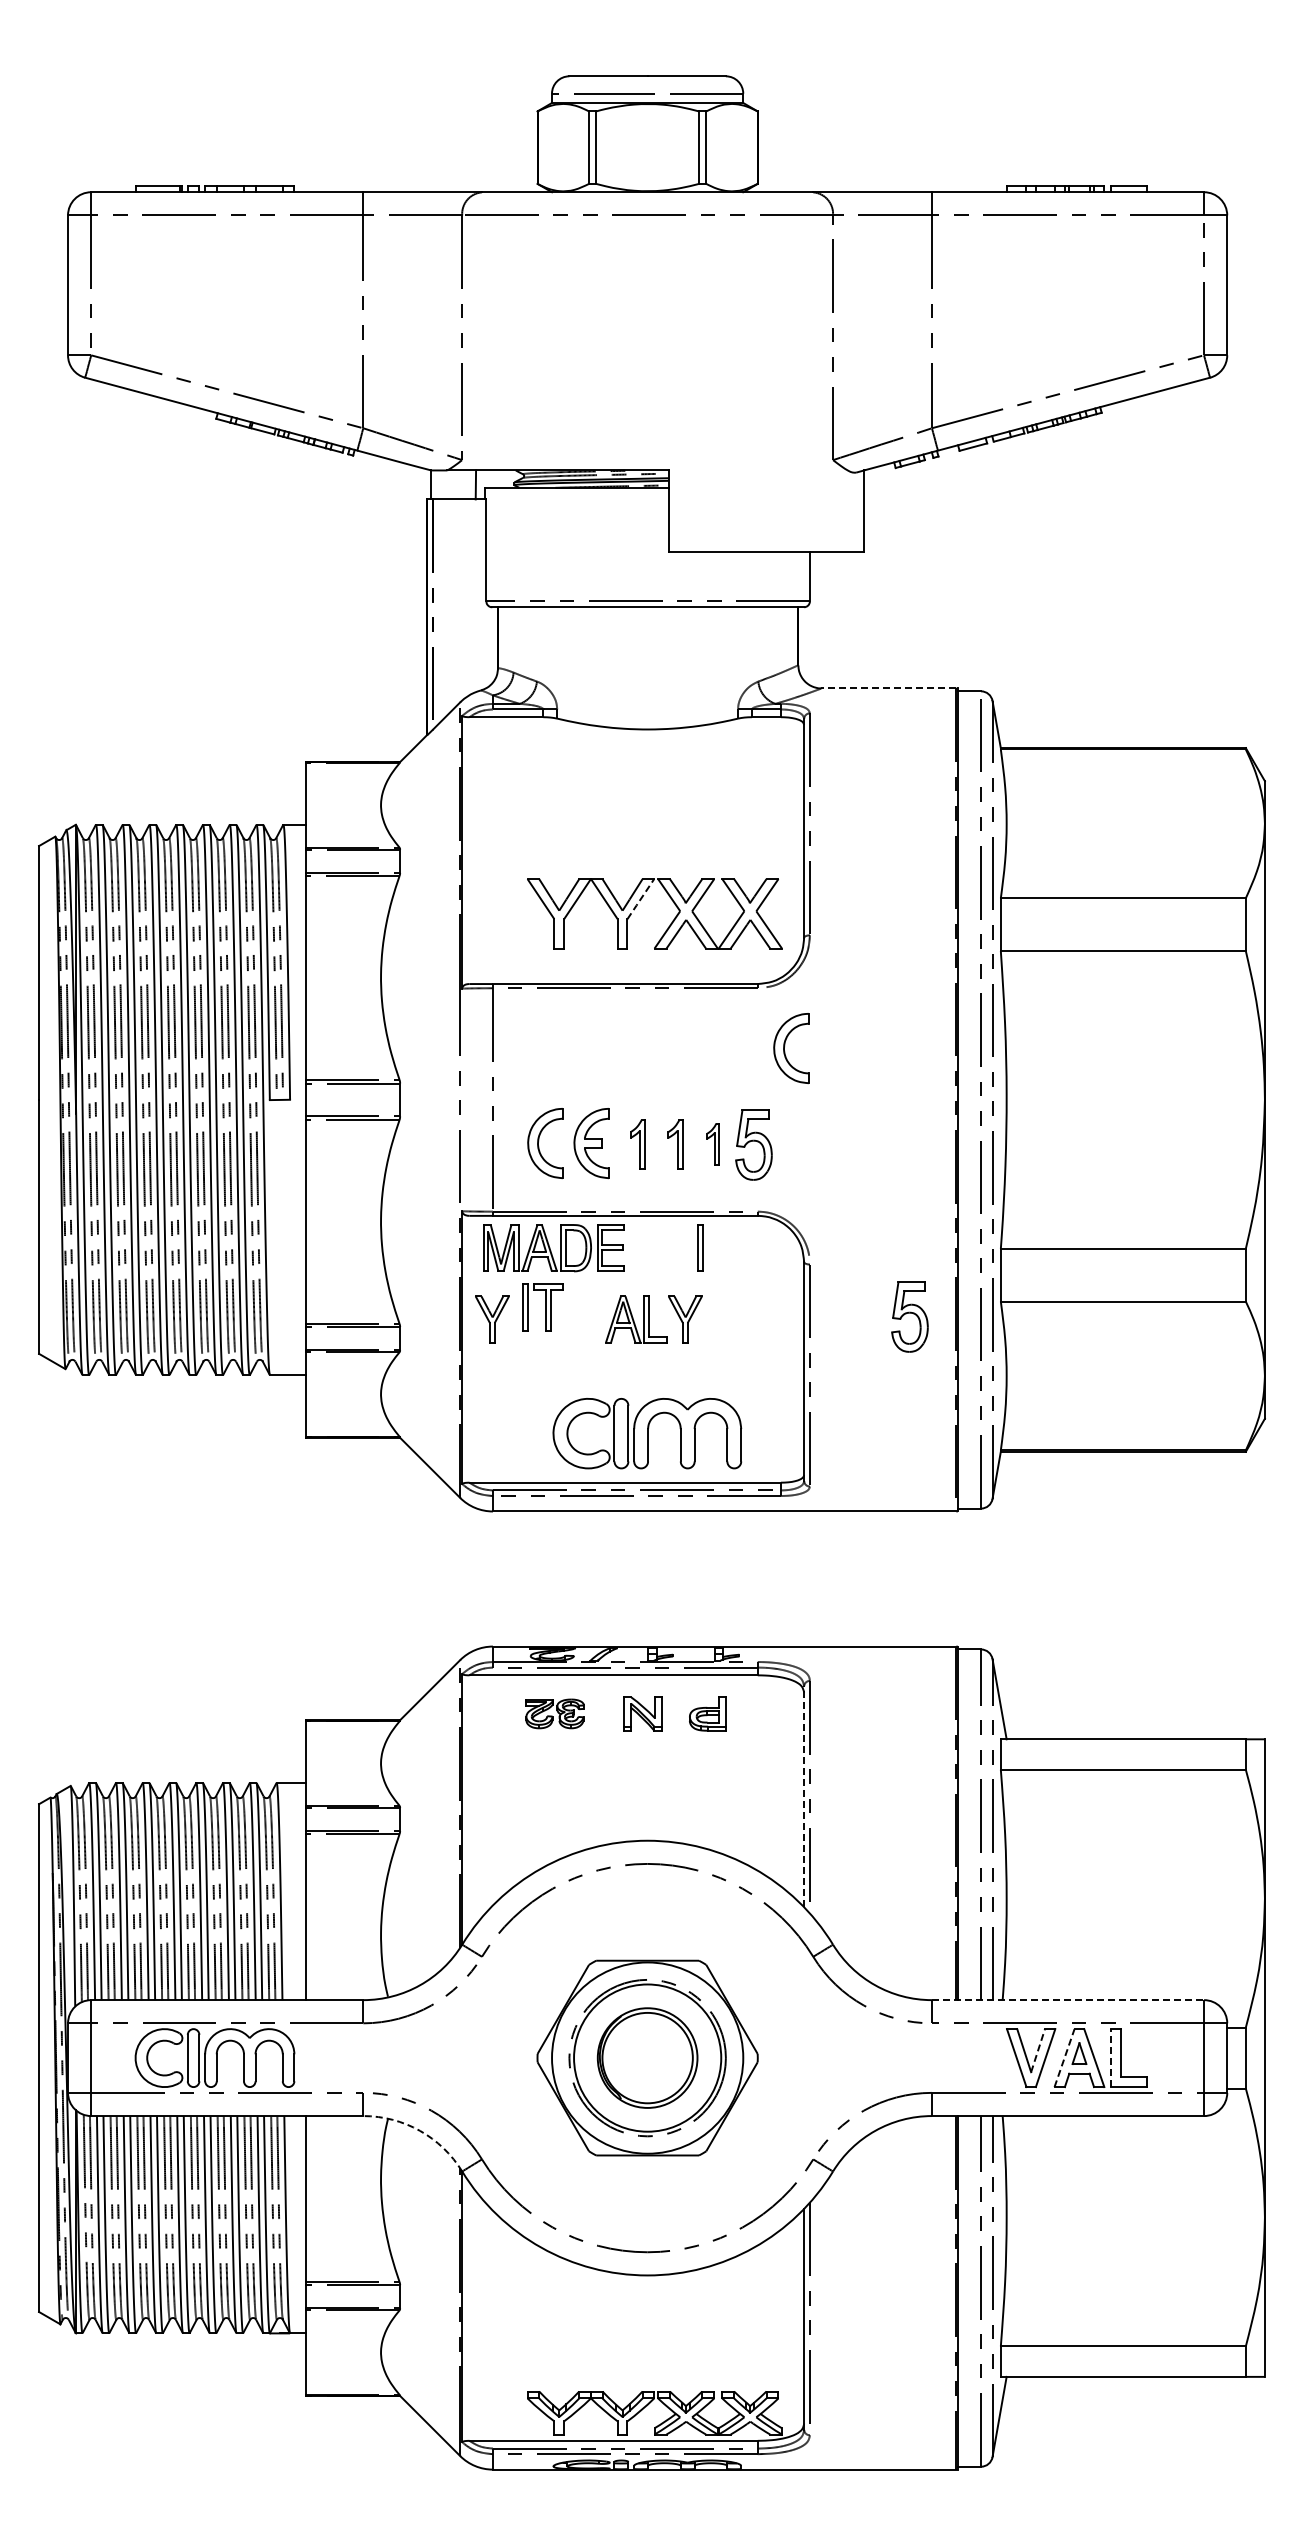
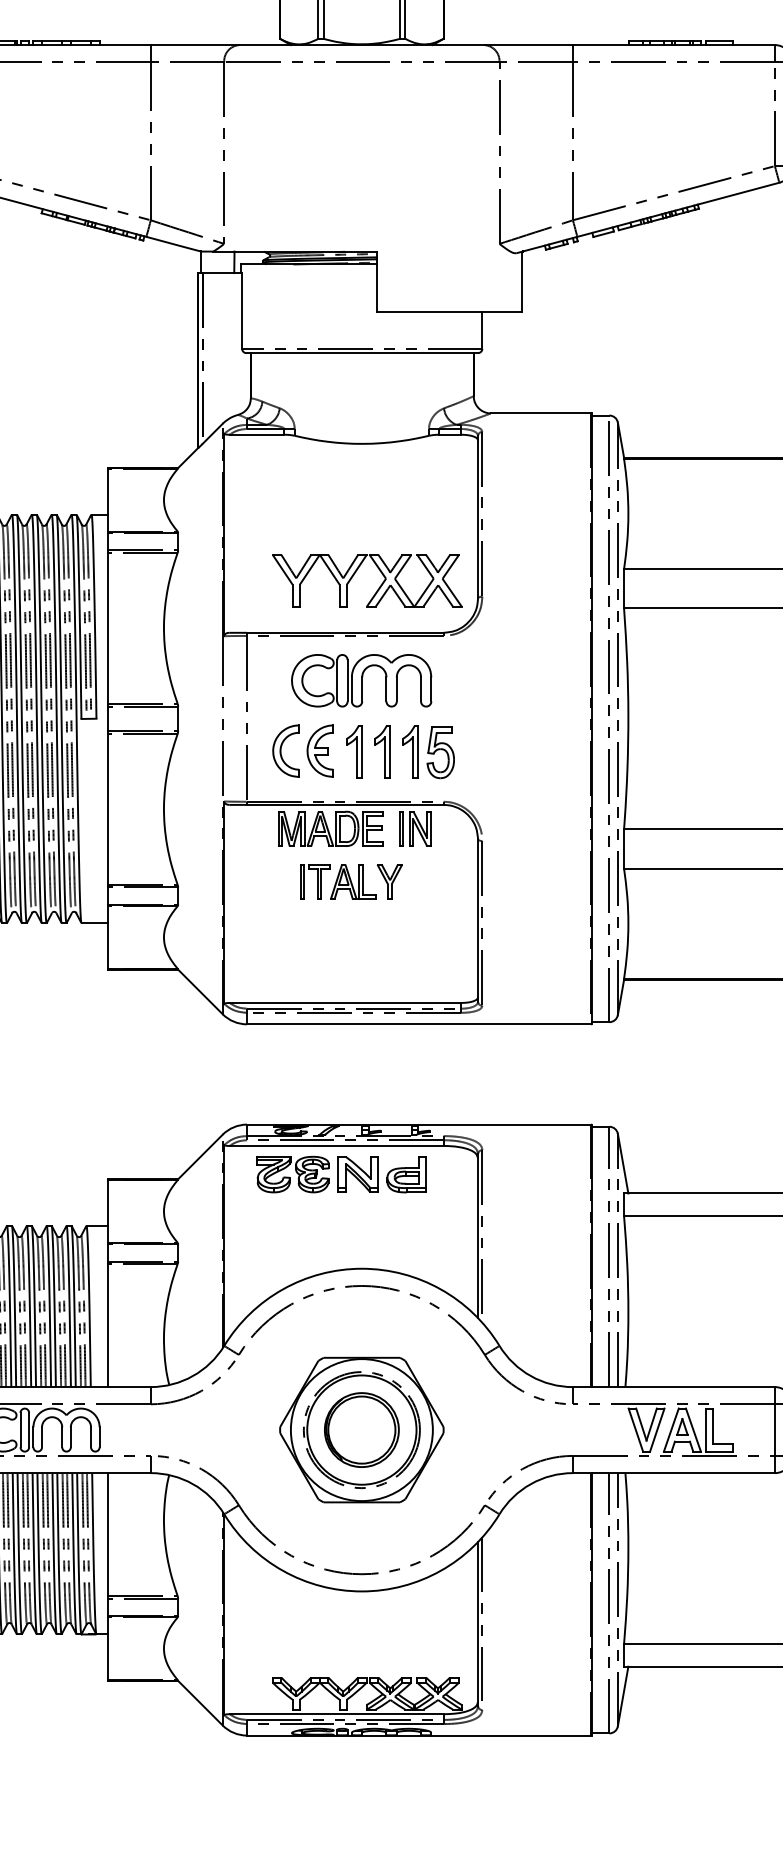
line: (888, 688) -> (540, 413), dashed -> solid
line: (640, 899) -> (356, 570), dashed -> solid
part: (785, 1045) -> (464, 678), removed
part: (637, 1144) -> (354, 751), size x1.43
part: (675, 1144) -> (382, 751), size x1.43
part: (712, 1144) -> (410, 751), size x1.67
part: (726, 1247) -> (420, 828), added
part: (553, 1248) -> (330, 829), moved
part: (542, 1307) -> (315, 881), moved
part: (909, 1316) -> (556, 879), removed
part: (492, 1319) -> (246, 881), removed
part: (647, 1433) -> (361, 680), moved
part: (554, 1713) -> (292, 1174), size x1.67
part: (642, 1713) -> (358, 1174), size x1.43
part: (707, 1713) -> (406, 1174), size x1.43
line: (804, 1796) -> (478, 1235), dashed -> solid
line: (1068, 2000) -> (674, 1387), dashed -> solid
line: (1038, 2050) -> (652, 1424), dashed -> solid
line: (1064, 2058) -> (671, 1430), dashed -> solid
line: (1111, 2058) -> (706, 1430), dashed -> solid
arc: (420, 2130) -> (193, 1483), dashed -> solid

